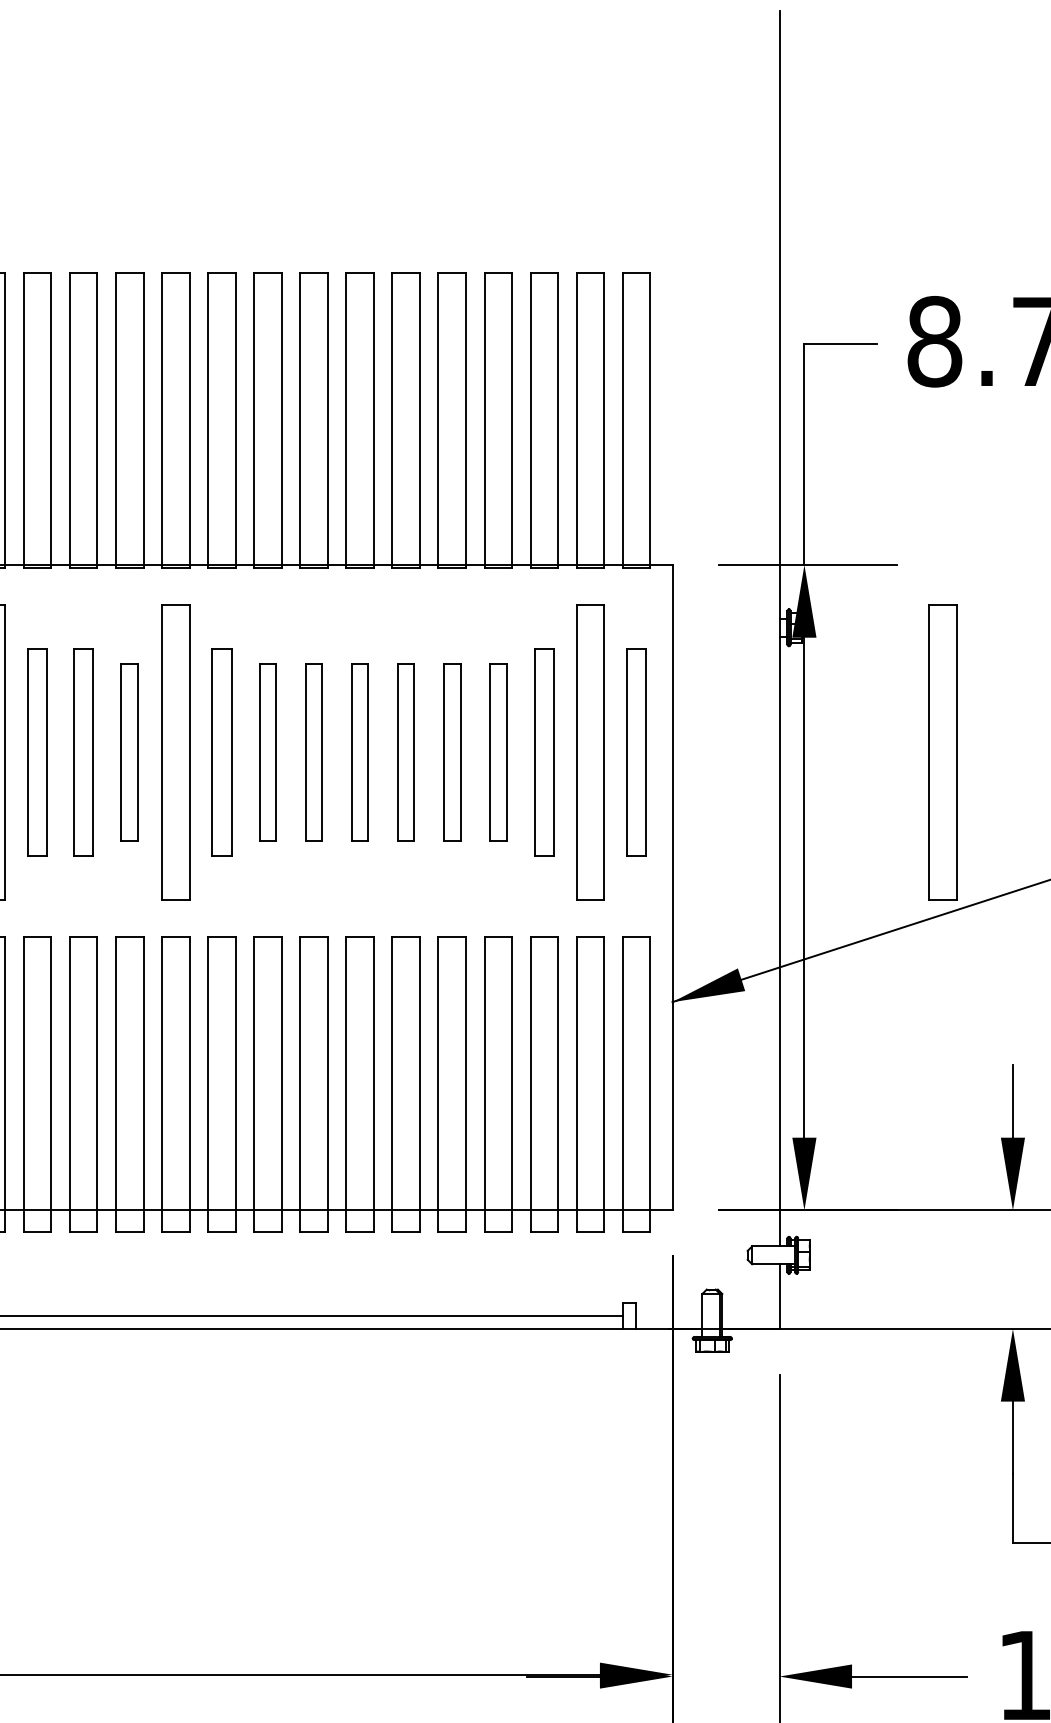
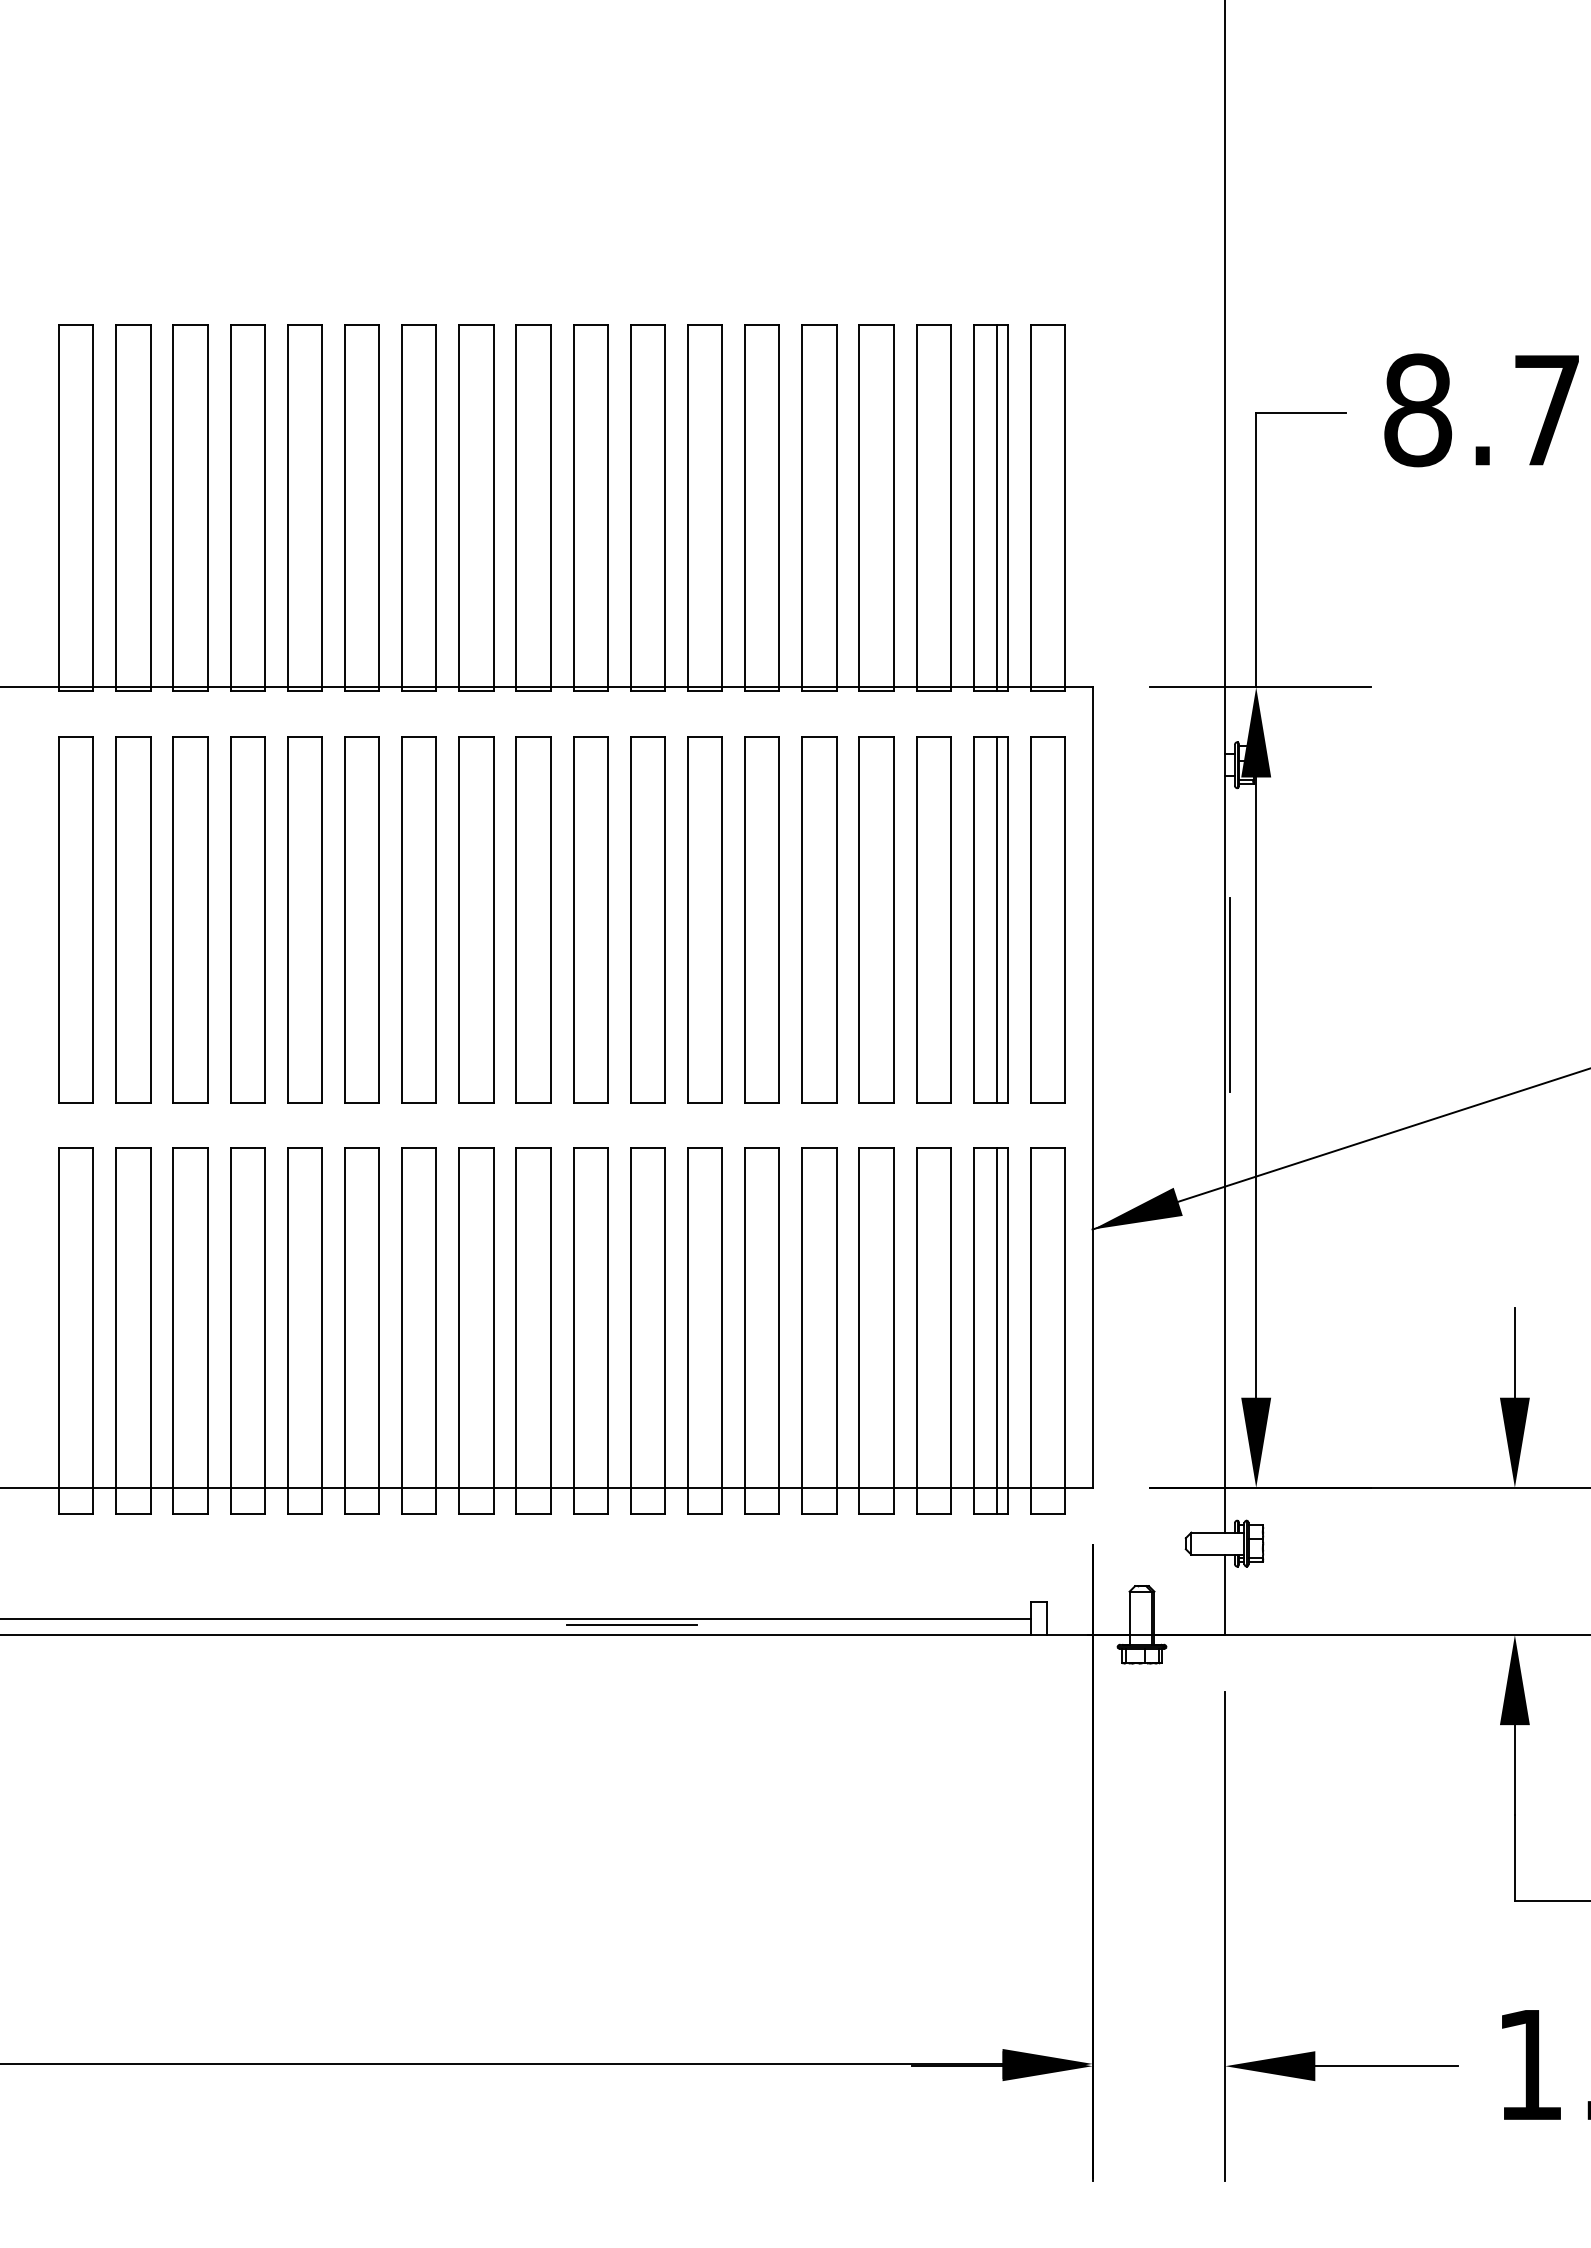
line: (595, 420) -> (996, 508), added
part: (37, 752) -> (304, 919), size x1.43
part: (83, 752) -> (361, 919), size x1.43
part: (129, 752) -> (418, 919), size x1.67
part: (221, 752) -> (533, 919), size x1.43
part: (267, 752) -> (590, 919), size x1.67
part: (313, 752) -> (647, 919), size x1.67
part: (359, 752) -> (704, 919), size x1.67
part: (405, 752) -> (761, 919), size x1.67
part: (452, 752) -> (819, 919), size x1.67
part: (498, 752) -> (876, 919), size x1.67
part: (544, 752) -> (933, 919), size x1.43
line: (595, 752) -> (996, 919), added
part: (636, 752) -> (1047, 919), size x1.43
part: (943, 752) -> (1428, 919), removed
line: (782, 812) -> (1229, 994), added
line: (595, 1084) -> (996, 1331), added
line: (300, 1320) -> (631, 1624), added

